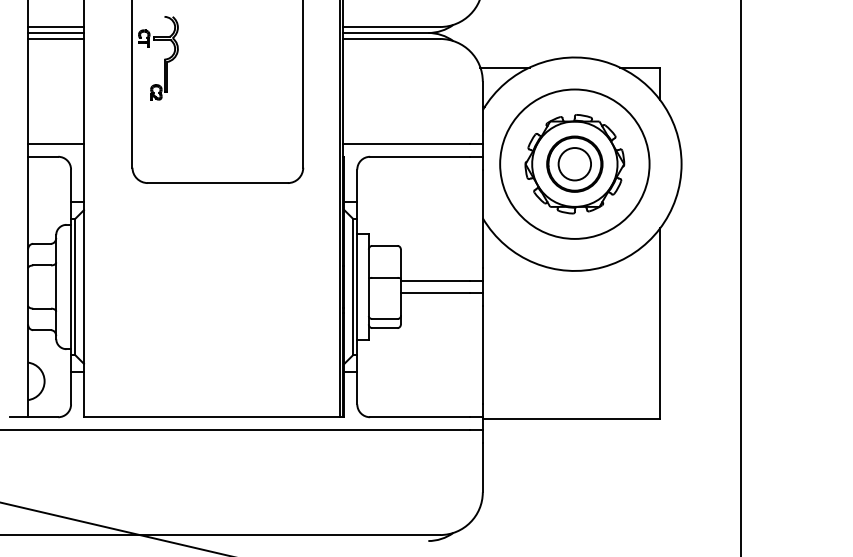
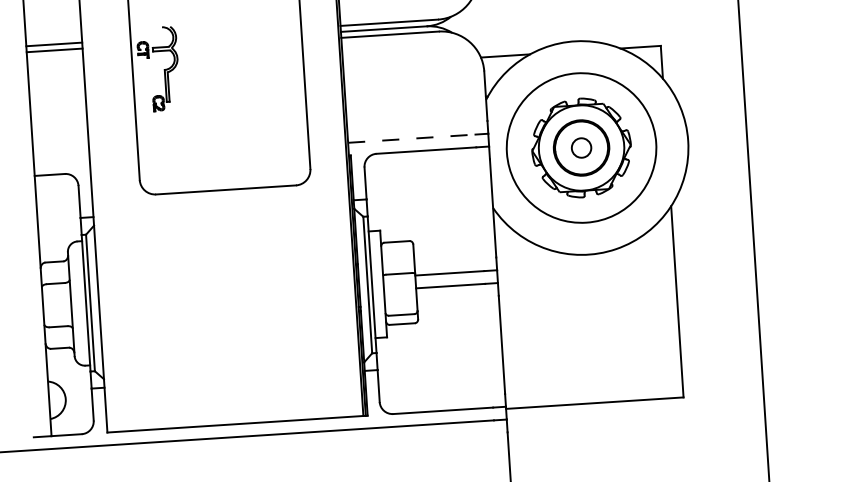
line: (55, 38) -> (54, 55), removed
line: (55, 144) -> (61, 161), removed
line: (406, 144) -> (412, 139), solid -> dashed
circle: (574, 164) -> (581, 148), size x0.6

